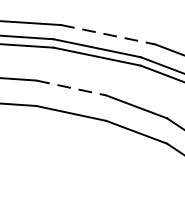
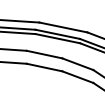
line: (108, 34) -> (63, 27), dashed -> solid
line: (73, 87) -> (45, 54), dashed -> solid

